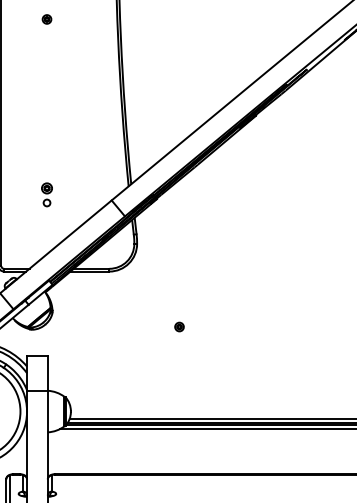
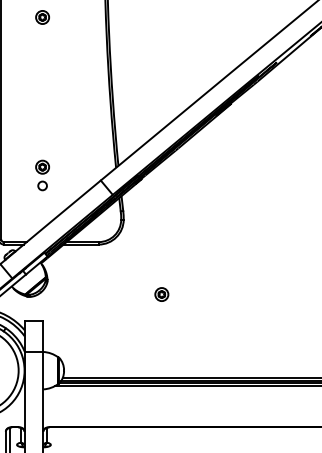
part: (46, 19) -> (42, 17), size x1.67
part: (46, 194) -> (42, 175), size x1.43
part: (179, 326) -> (161, 294), size x1.67

